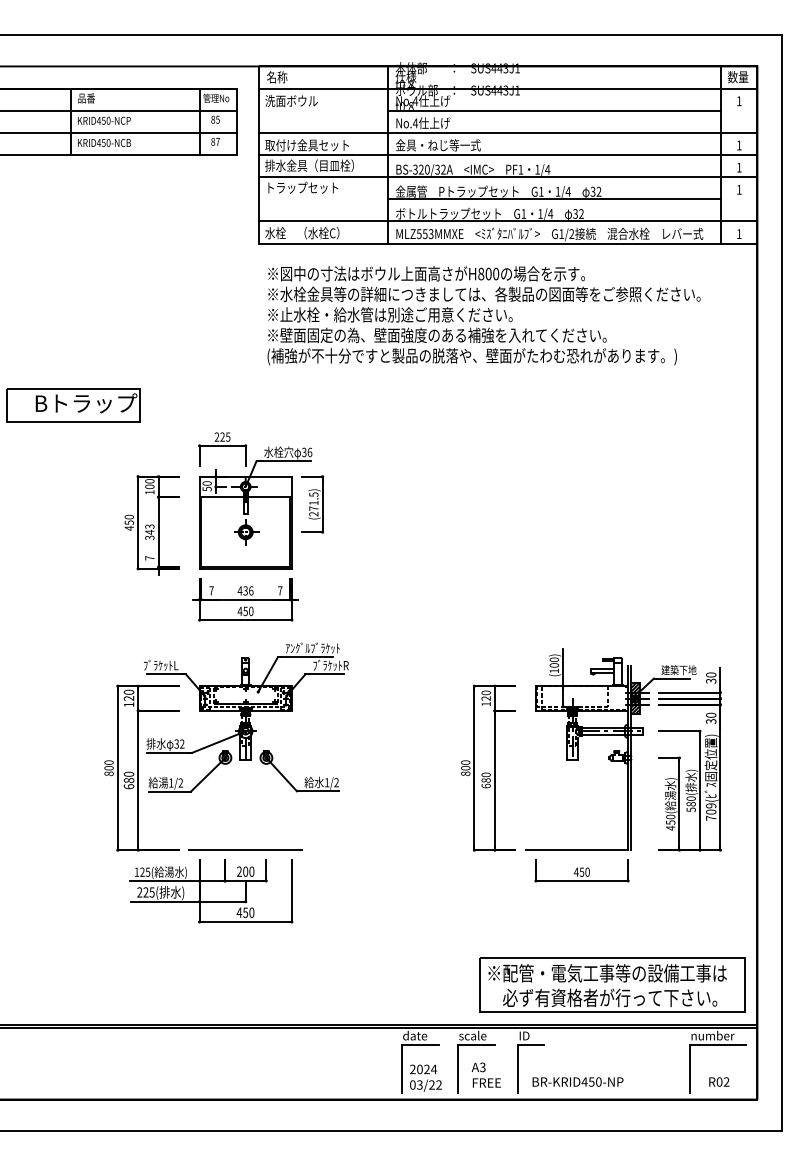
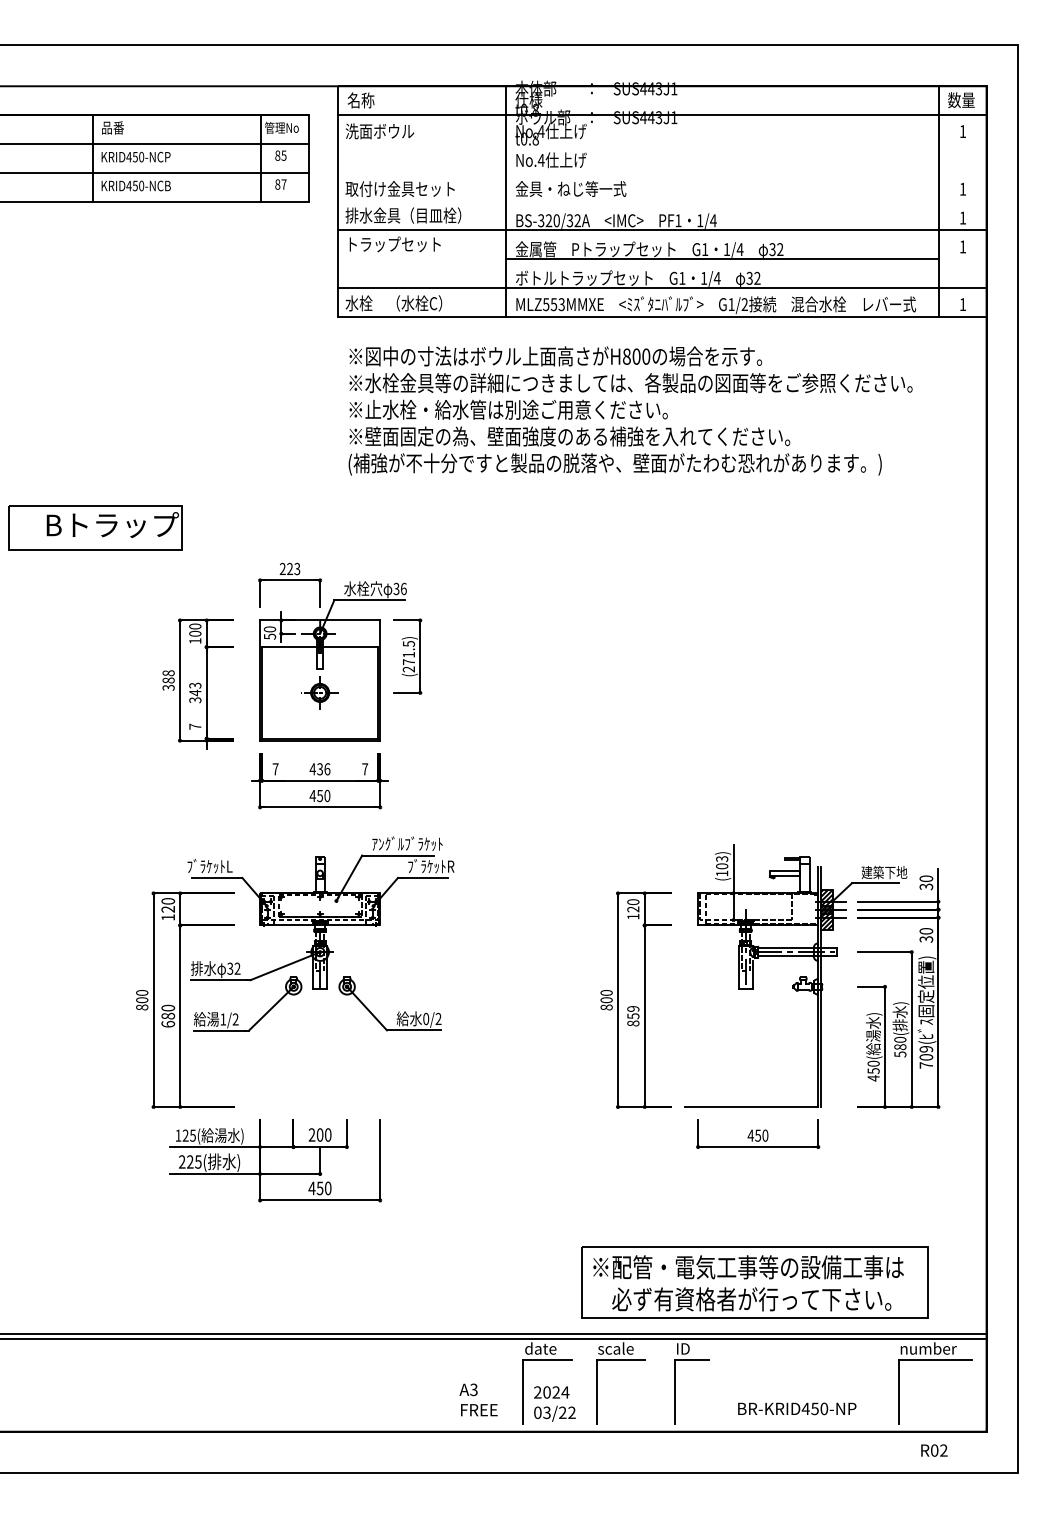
line: (554, 110) -> (722, 143), removed
line: (508, 132) -> (662, 172), removed
line: (508, 155) -> (662, 202), removed
text: (228, 435) -> (297, 566), 225 -> 223
text: (129, 522) -> (168, 680), 450 -> 388
text: (553, 659) -> (720, 858), (100) -> (103)
text: (485, 780) -> (632, 1016), 680 -> 859
text: (326, 782) -> (425, 1018), 1/2 -> 0/2
line: (245, 850) -> (319, 1107), removed
part: (612, 984) -> (754, 1281), moved
text: (485, 1074) -> (477, 1399), moved
text: (577, 1081) -> (796, 1408), moved
text: (719, 1081) -> (934, 1449), moved

